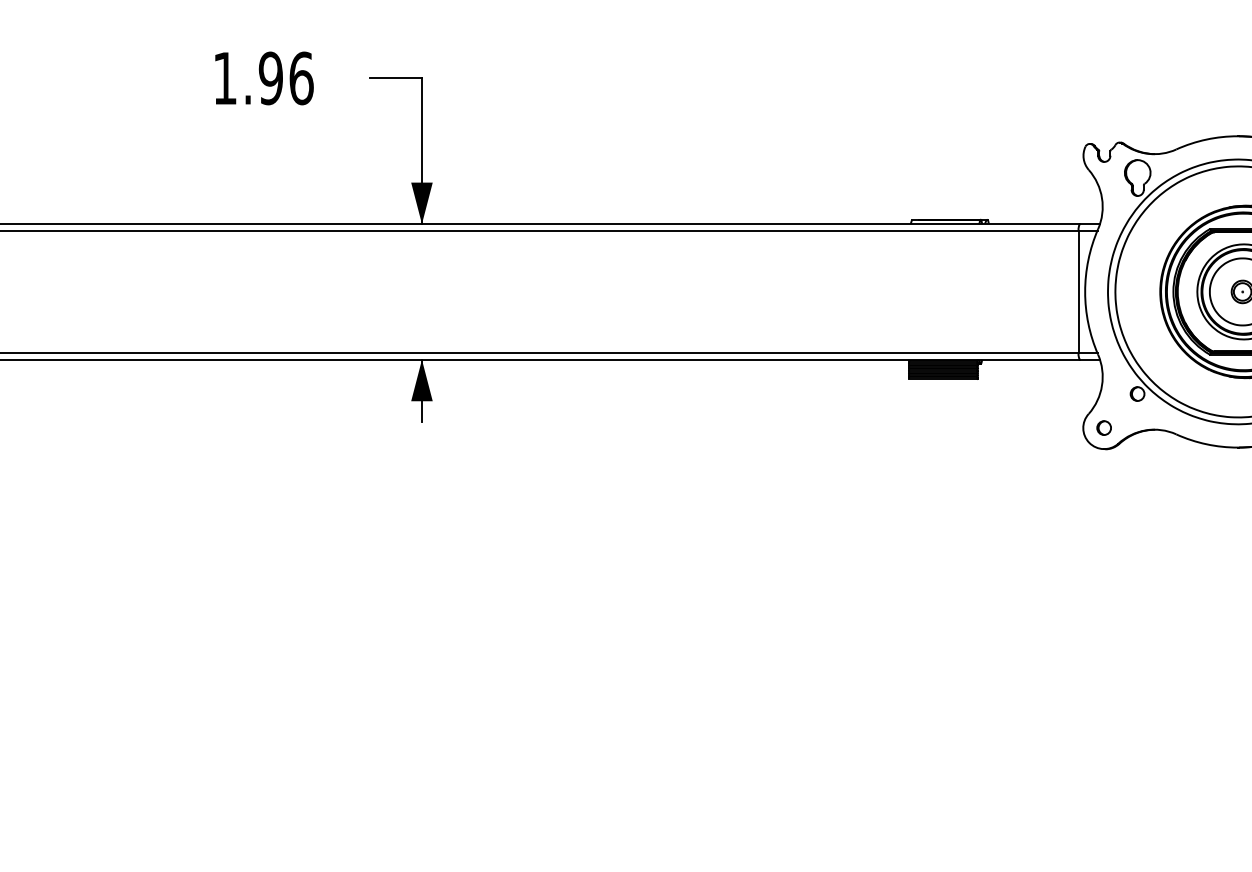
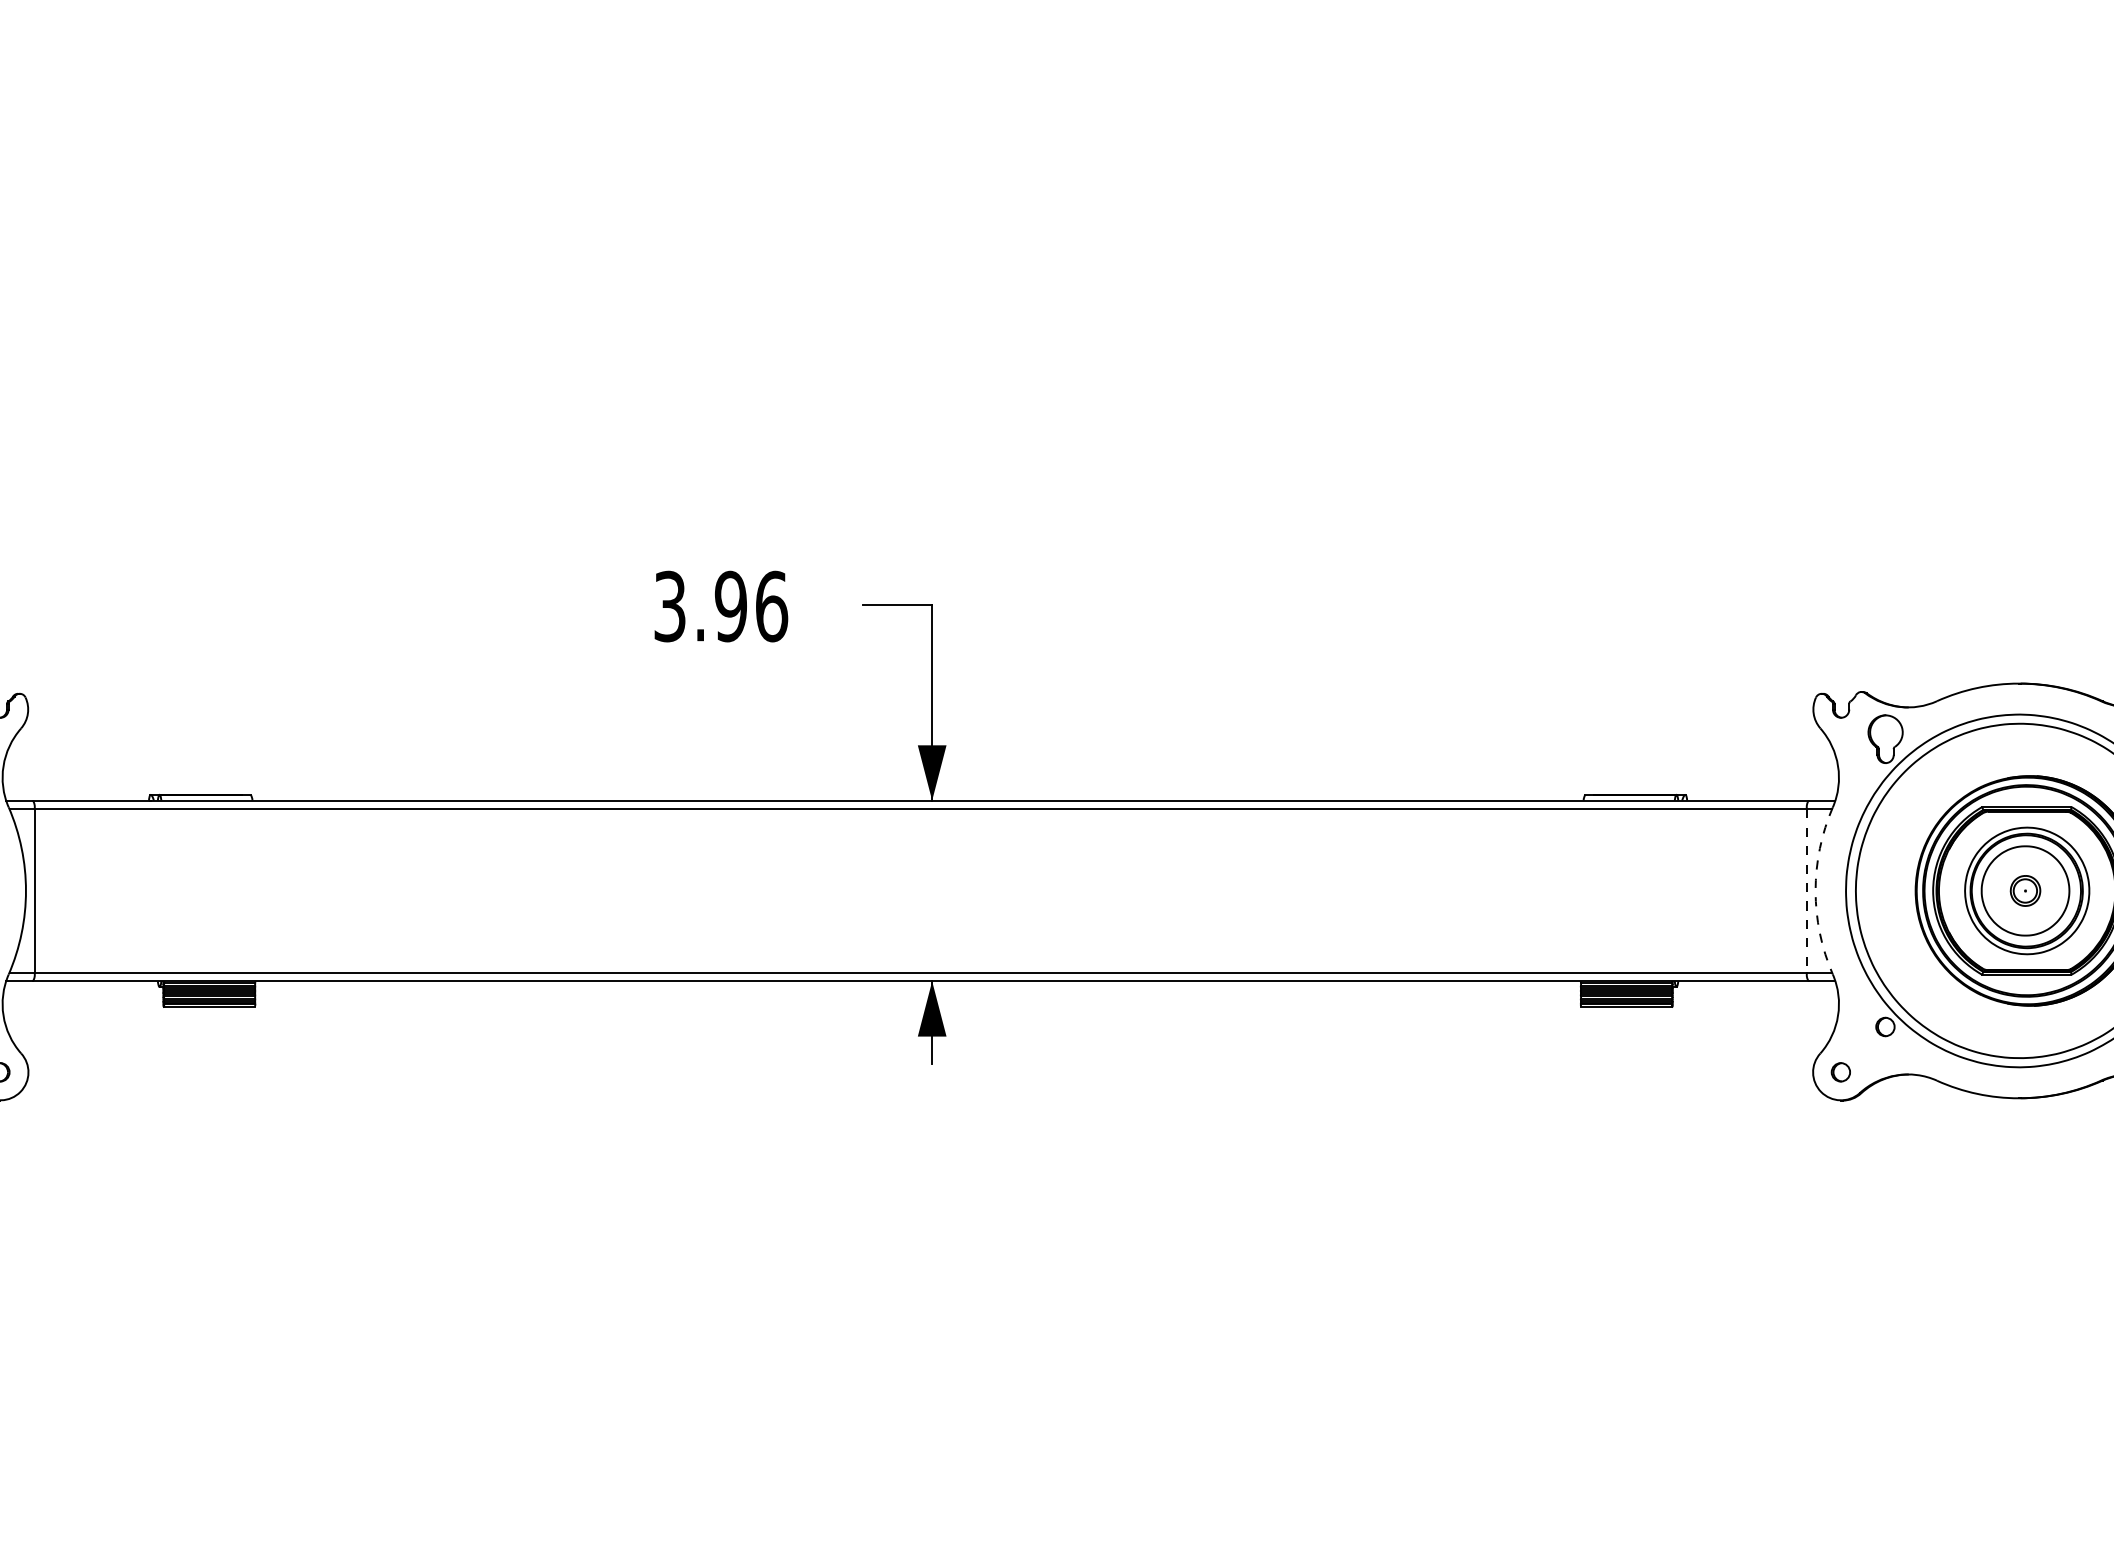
text: (224, 78) -> (669, 606), 1.96 -> 3.96
line: (1078, 291) -> (1806, 890), solid -> dashed
arc: (1085, 291) -> (1815, 890), solid -> dashed

